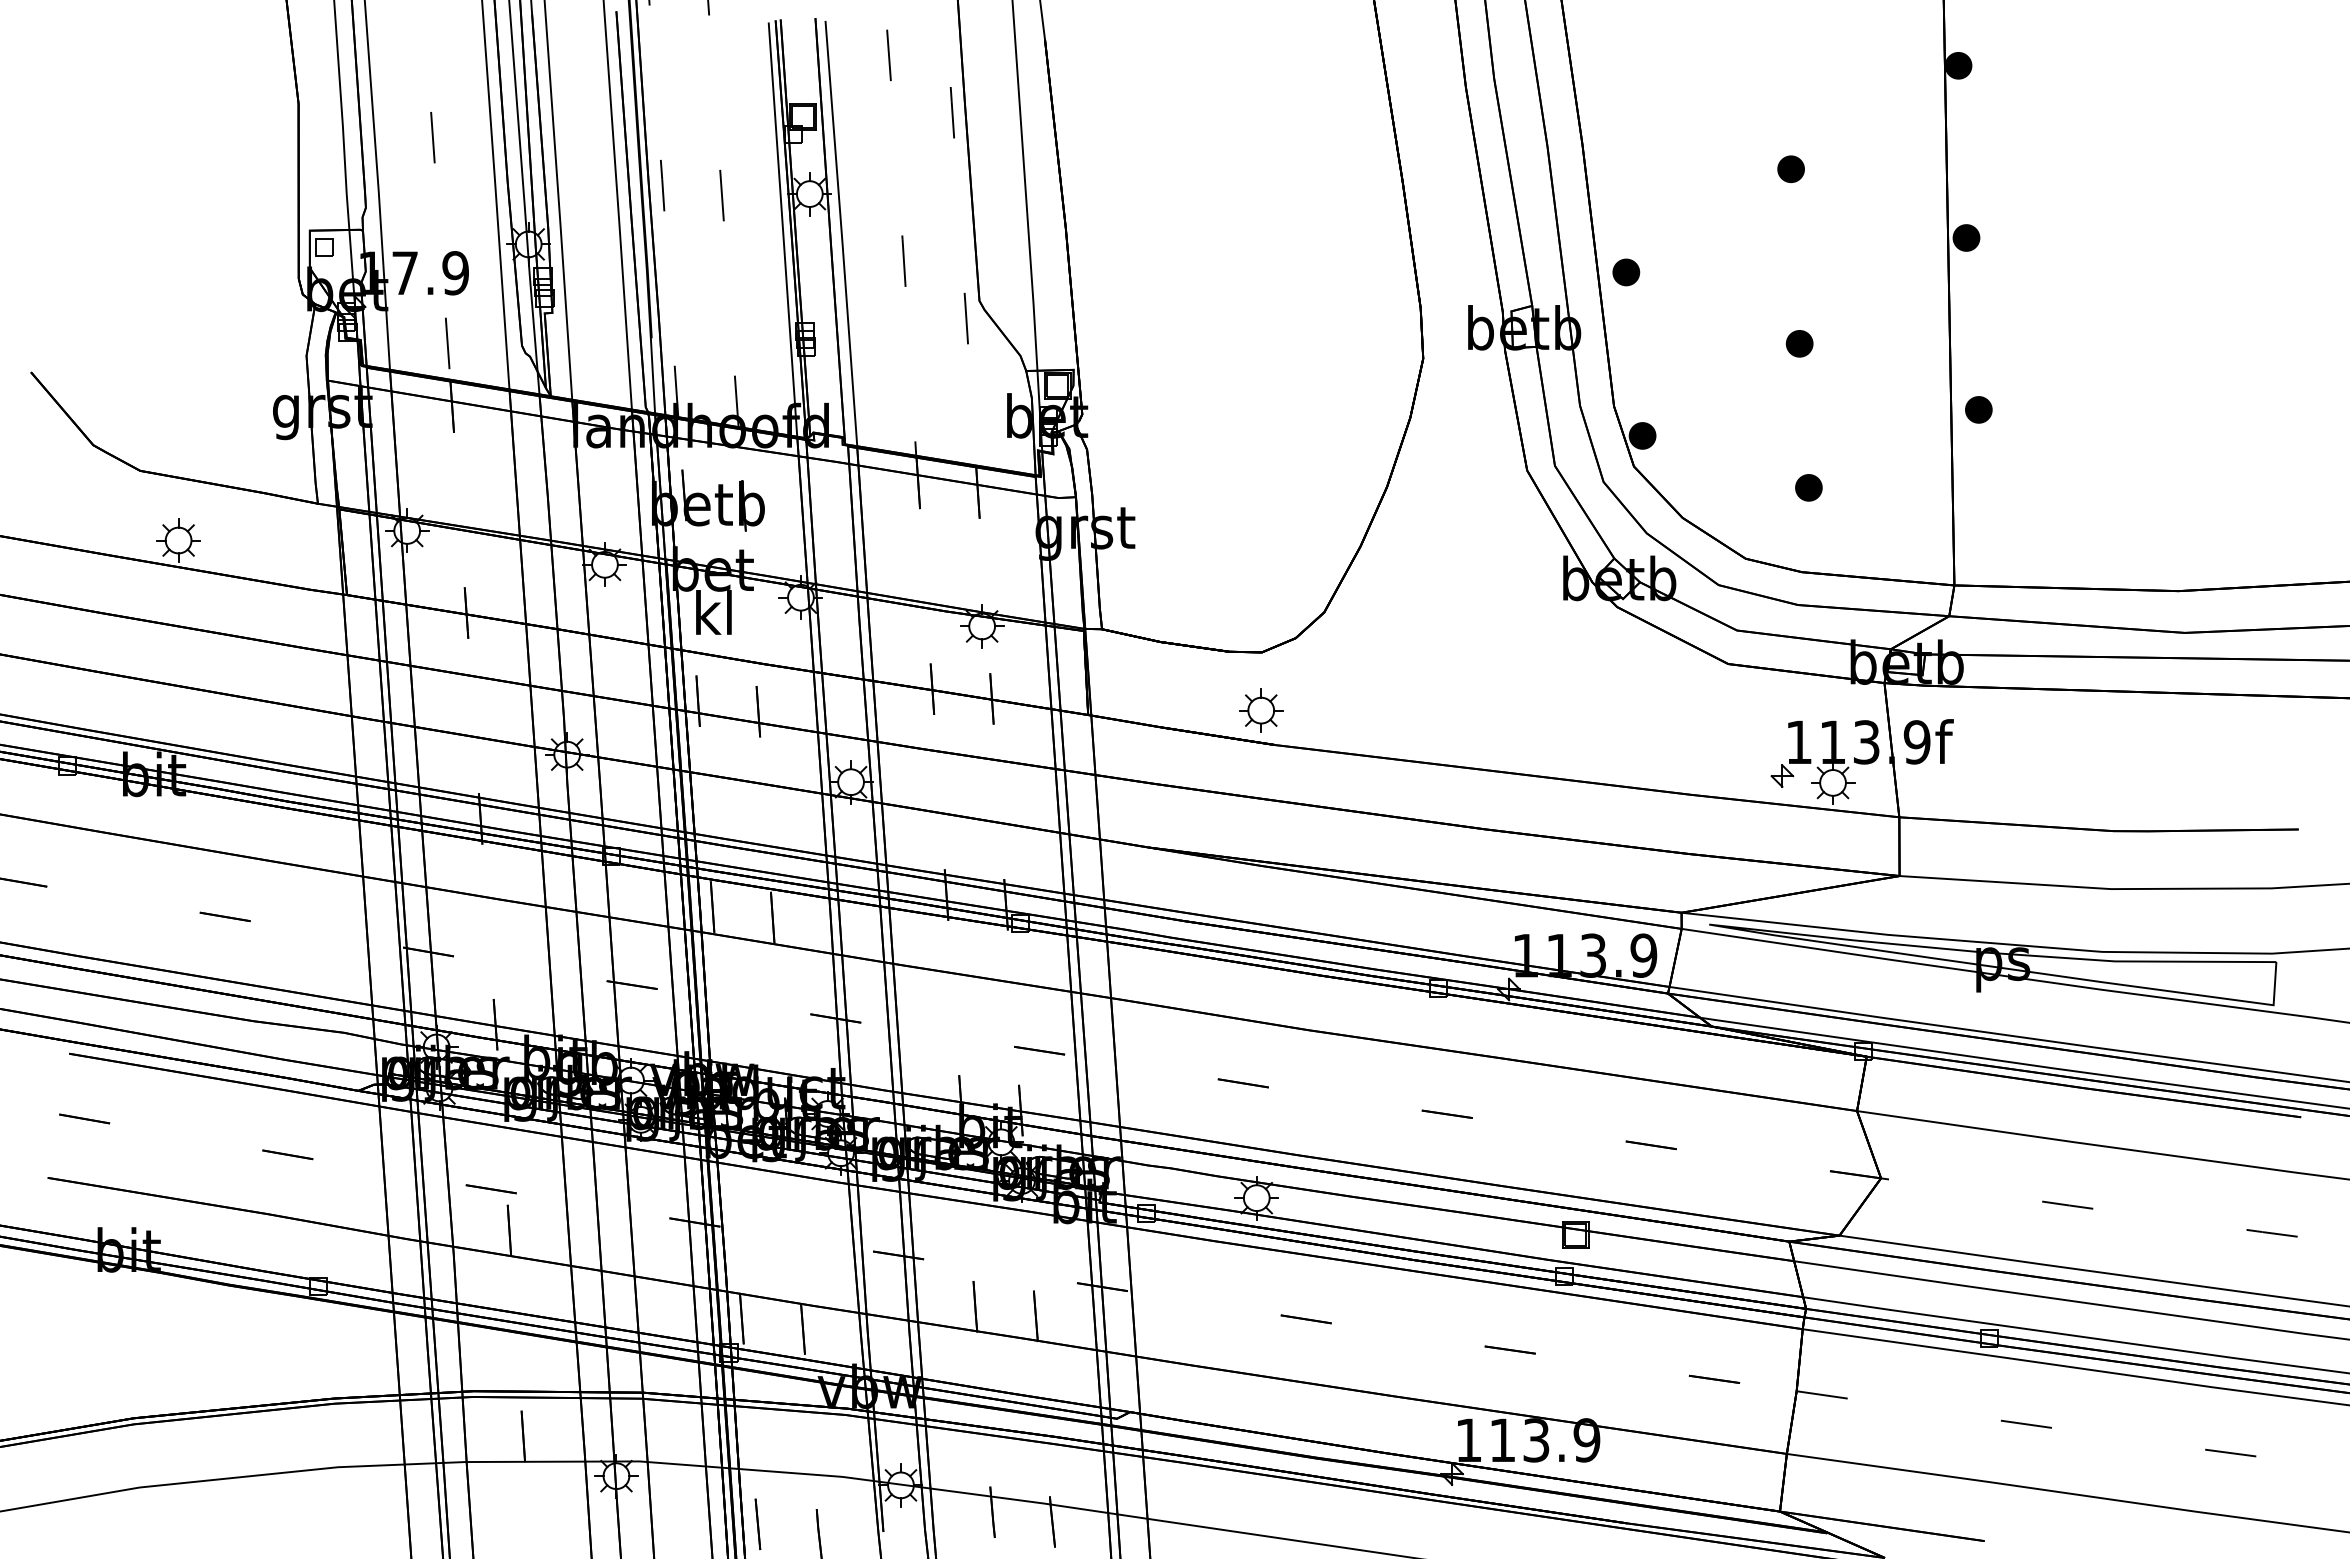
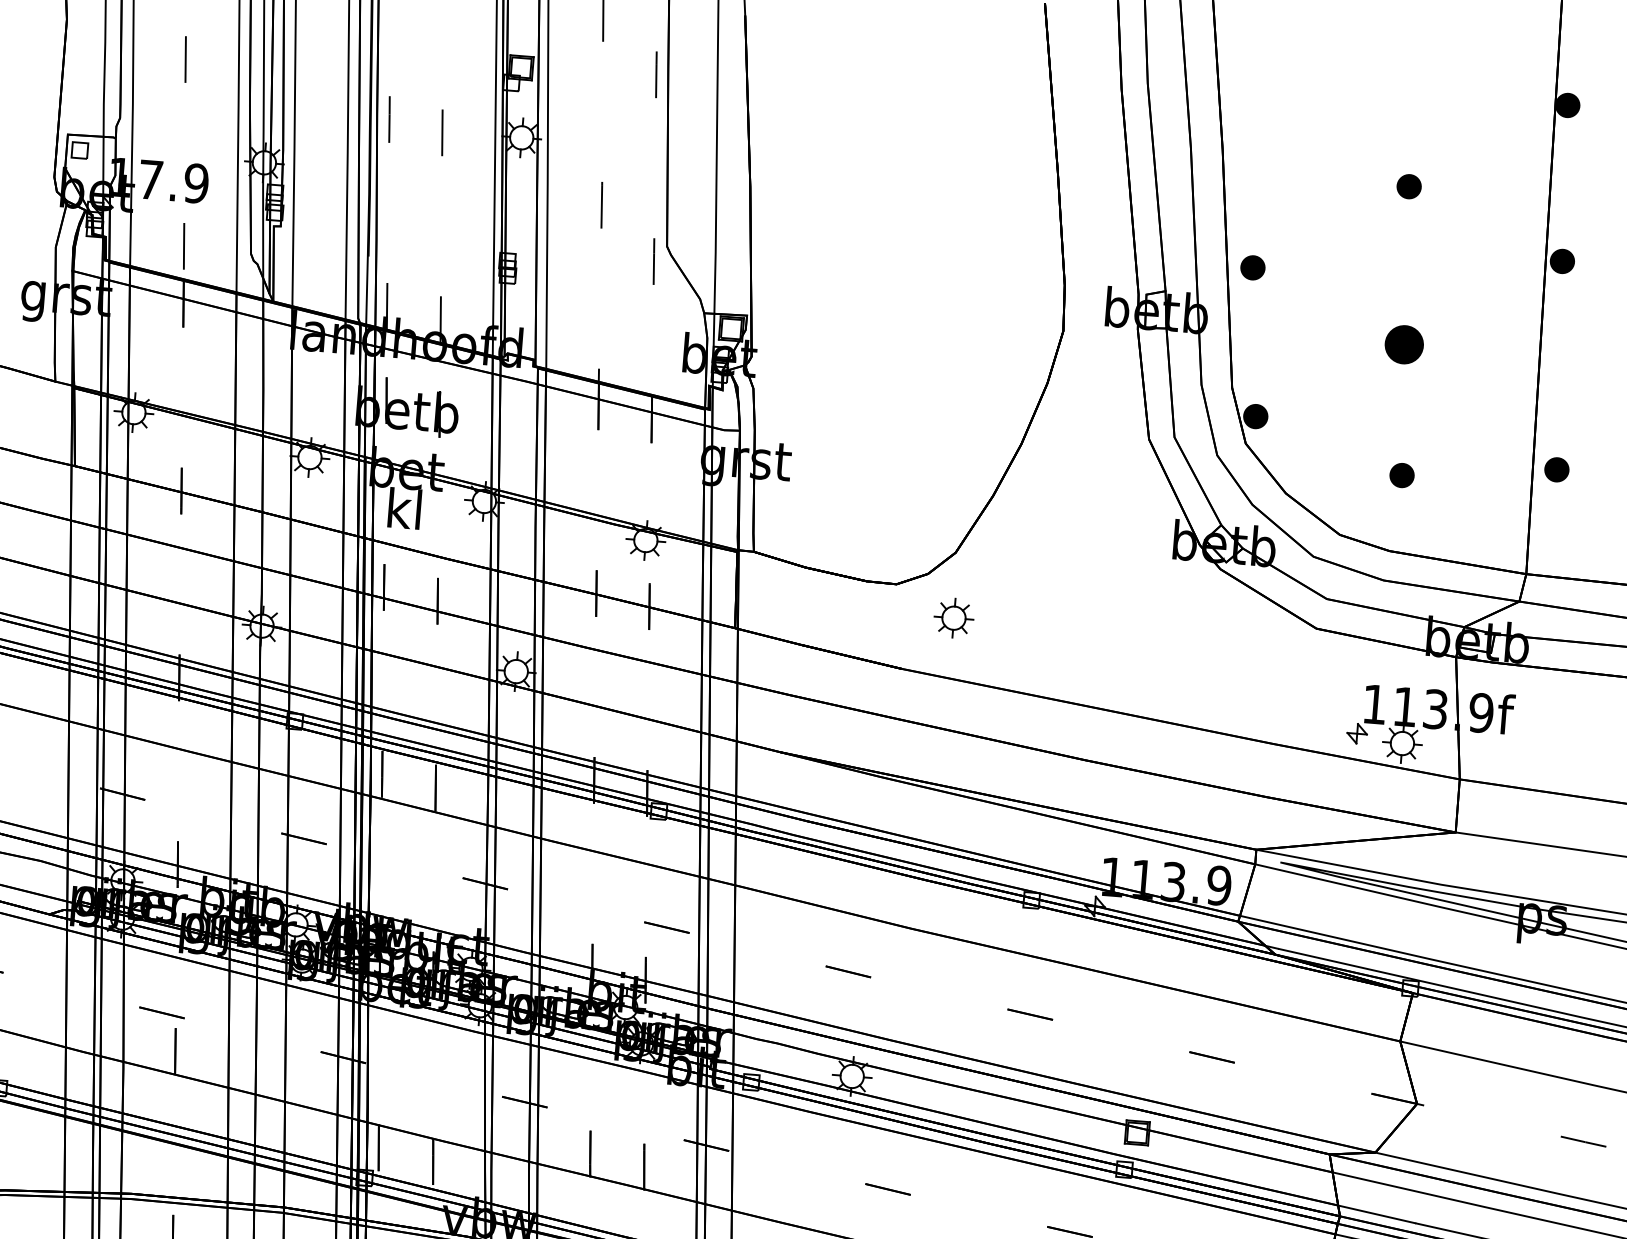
part: (1799, 343) -> (1404, 344), size x1.6
part: (1978, 409) -> (1556, 469), moved
part: (1261, 710) -> (954, 618), moved

